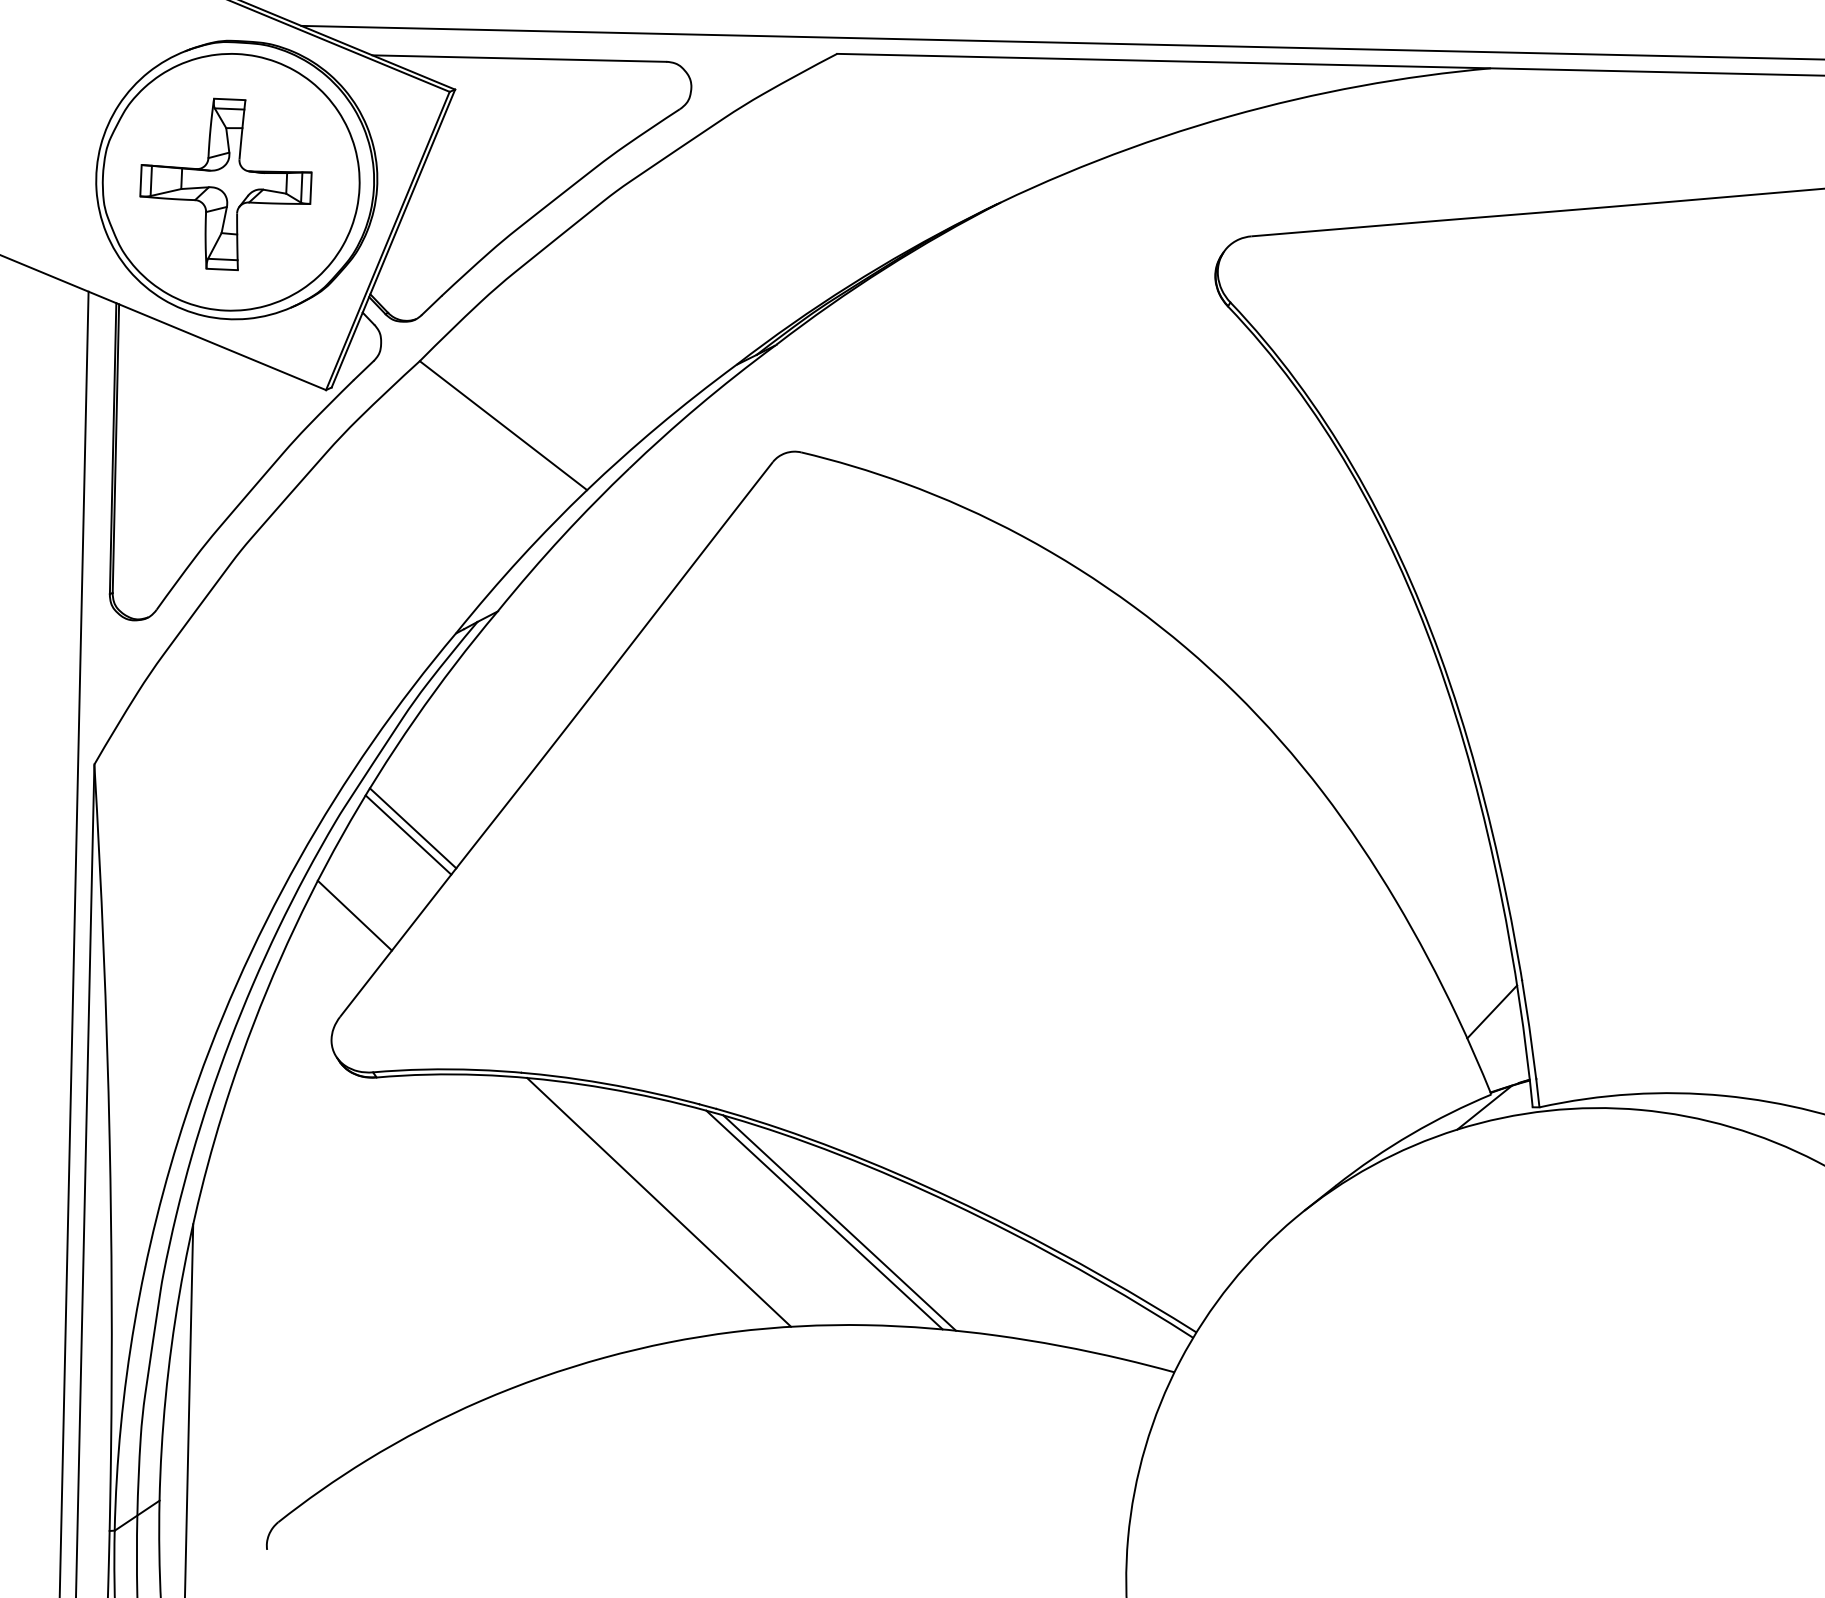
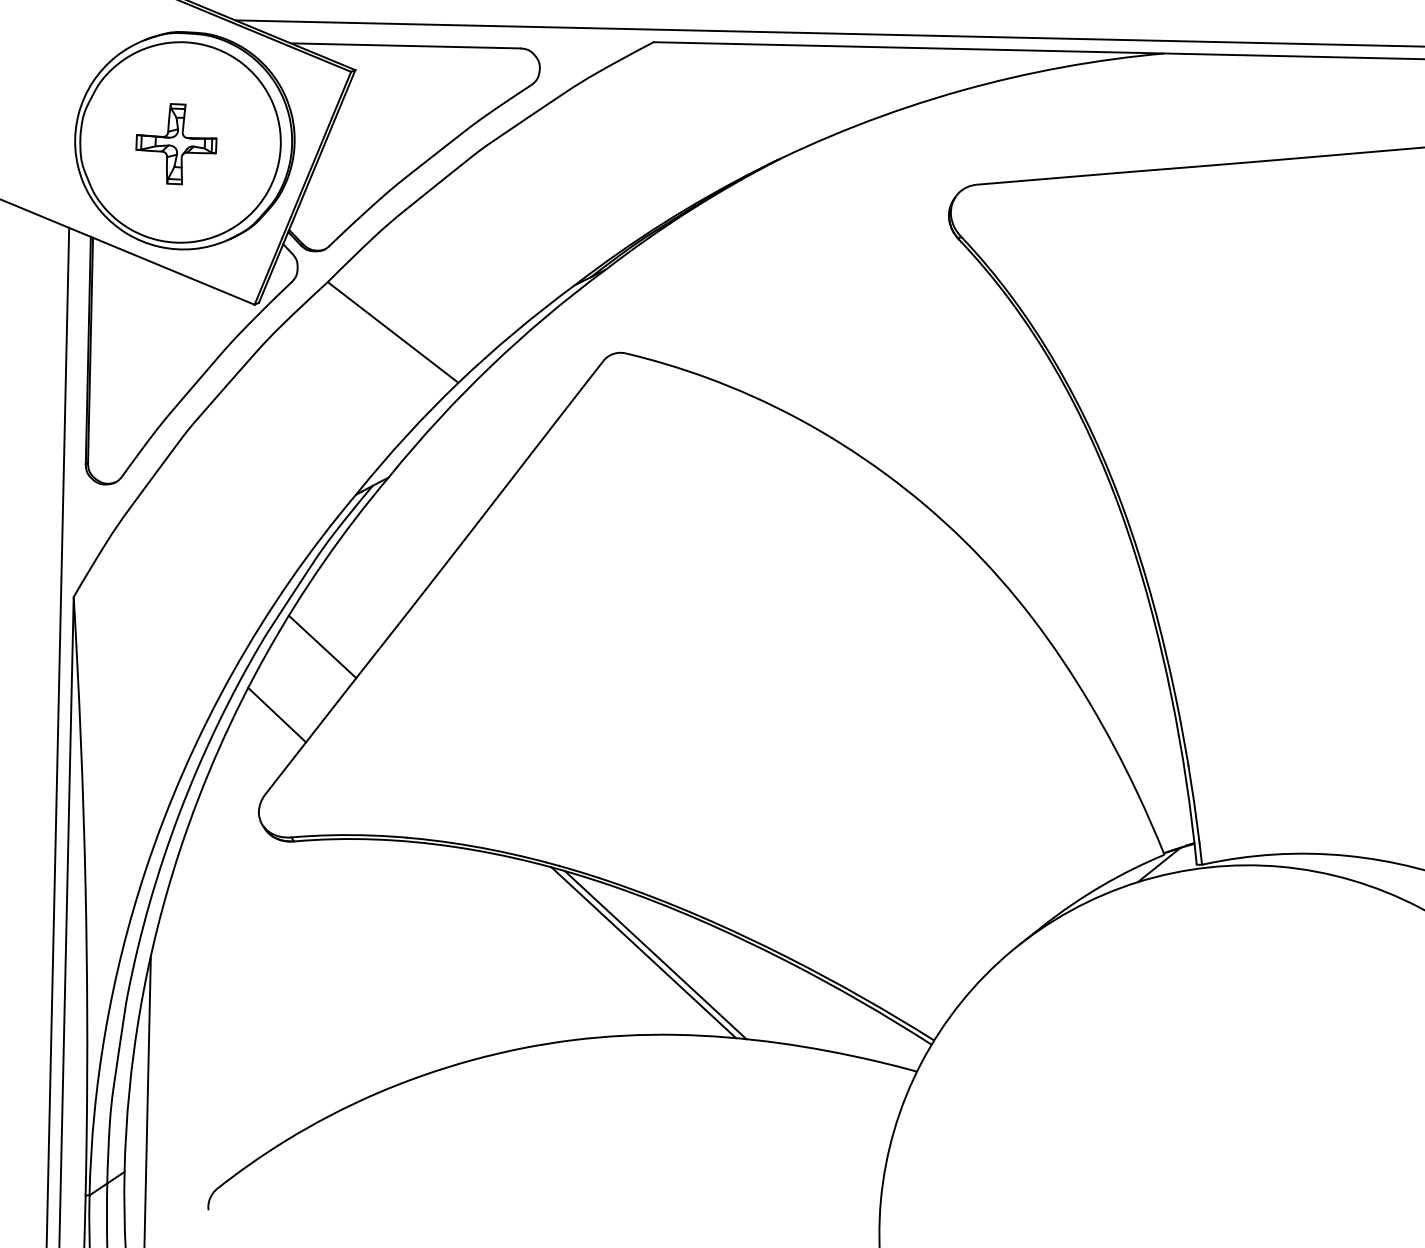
part: (225, 184) -> (176, 144), size x0.6
line: (408, 834) -> (318, 651), removed
line: (1492, 1011) -> (1165, 789), removed
line: (659, 1201) -> (514, 938), removed

